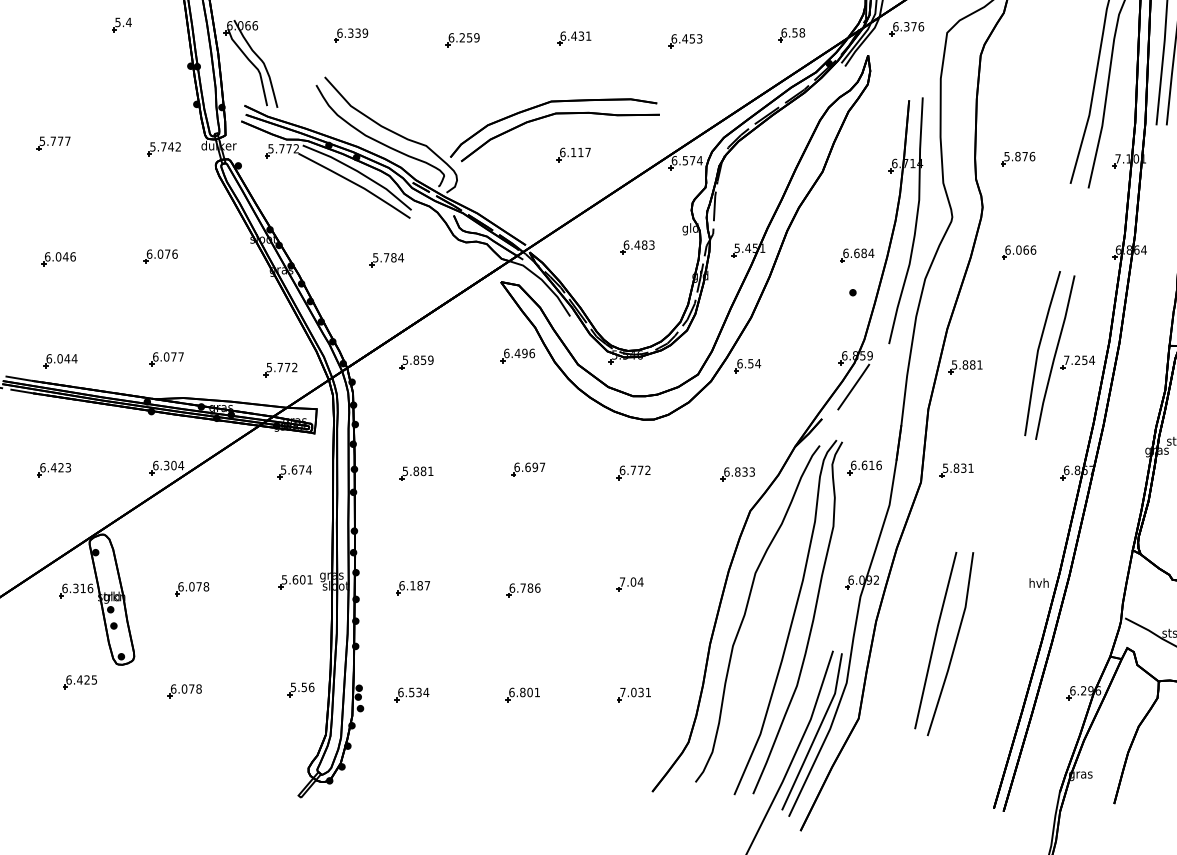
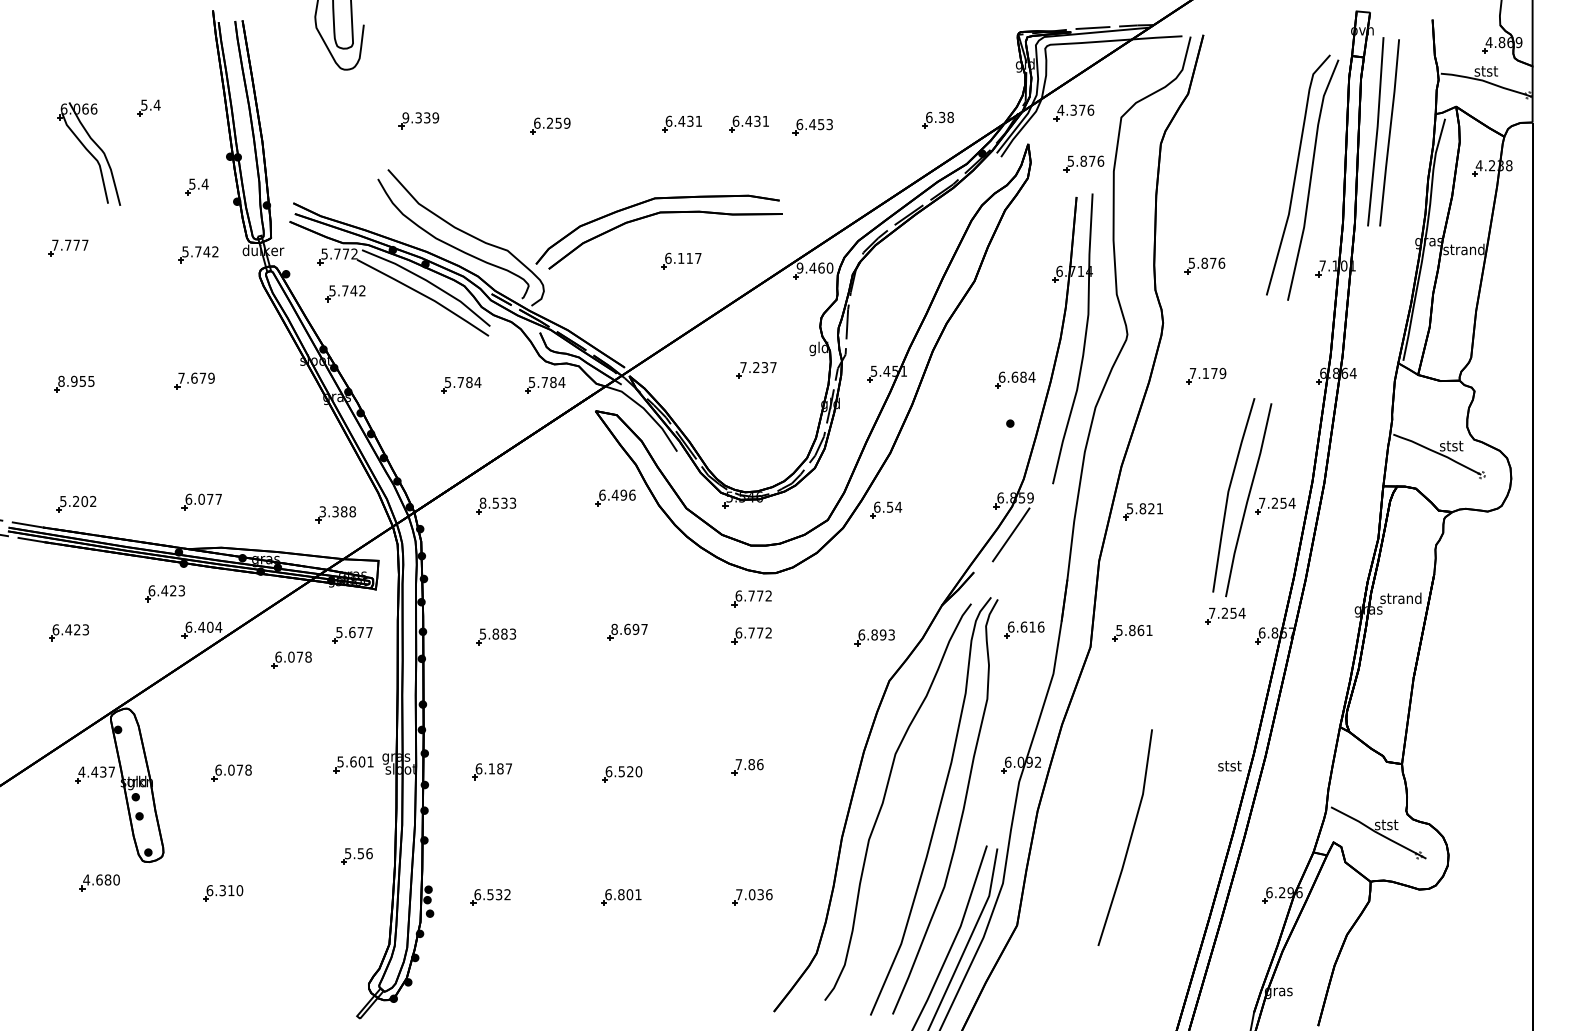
text: (895, 26) -> (1060, 109), 6.376 -> 4.376
text: (339, 32) -> (405, 117), 6.339 -> 9.339
text: (795, 32) -> (942, 116), 6.58 -> 6.38
part: (630, 37) -> (748, 123), added
part: (251, 63) -> (89, 153), moved
part: (915, 71) -> (1083, 163), added
part: (162, 91) -> (196, 186), added
text: (42, 140) -> (55, 244), 5.777 -> 7.777
text: (686, 160) -> (814, 267), 6.574 -> 9.460
part: (288, 182) -> (345, 293), added
text: (639, 245) -> (758, 367), 6.483 -> 7.237
text: (1020, 250) -> (1207, 373), 6.066 -> 7.179
text: (162, 253) -> (196, 377), 6.076 -> 7.679
text: (60, 256) -> (76, 380), 6.046 -> 8.955
part: (458, 260) -> (545, 385), added
text: (62, 358) -> (78, 501), 6.044 -> 5.202
text: (417, 359) -> (497, 502), 5.859 -> 8.533
text: (972, 364) -> (1151, 508), 5.881 -> 5.821
text: (281, 367) -> (337, 511), 5.772 -> 3.388
part: (135, 436) -> (164, 593), added
part: (633, 441) -> (751, 598), added
part: (1035, 455) -> (1225, 615), added
text: (166, 464) -> (201, 626), 6.304 -> 6.404
text: (517, 466) -> (614, 628), 6.697 -> 8.697
text: (963, 468) -> (1140, 630), 5.831 -> 5.861
text: (308, 469) -> (368, 632), 5.674 -> 5.677
text: (430, 470) -> (512, 633), 5.881 -> 5.883
text: (744, 471) -> (882, 634), 6.833 -> 6.893
part: (242, 492) -> (291, 659), added
text: (636, 581) -> (755, 764), 7.04 -> 7.86
text: (1038, 582) -> (1229, 765), hvh -> stst
text: (77, 587) -> (96, 771), 6.316 -> 4.437
text: (530, 587) -> (630, 771), 6.786 -> 6.520
line: (935, 640) -> (1107, 833), removed
text: (81, 679) -> (101, 879), 6.425 -> 4.680
text: (191, 688) -> (231, 890), 6.078 -> 6.310
part: (300, 689) -> (356, 856), moved
text: (426, 692) -> (507, 894), 6.534 -> 6.532
text: (648, 692) -> (769, 894), 7.031 -> 7.036

